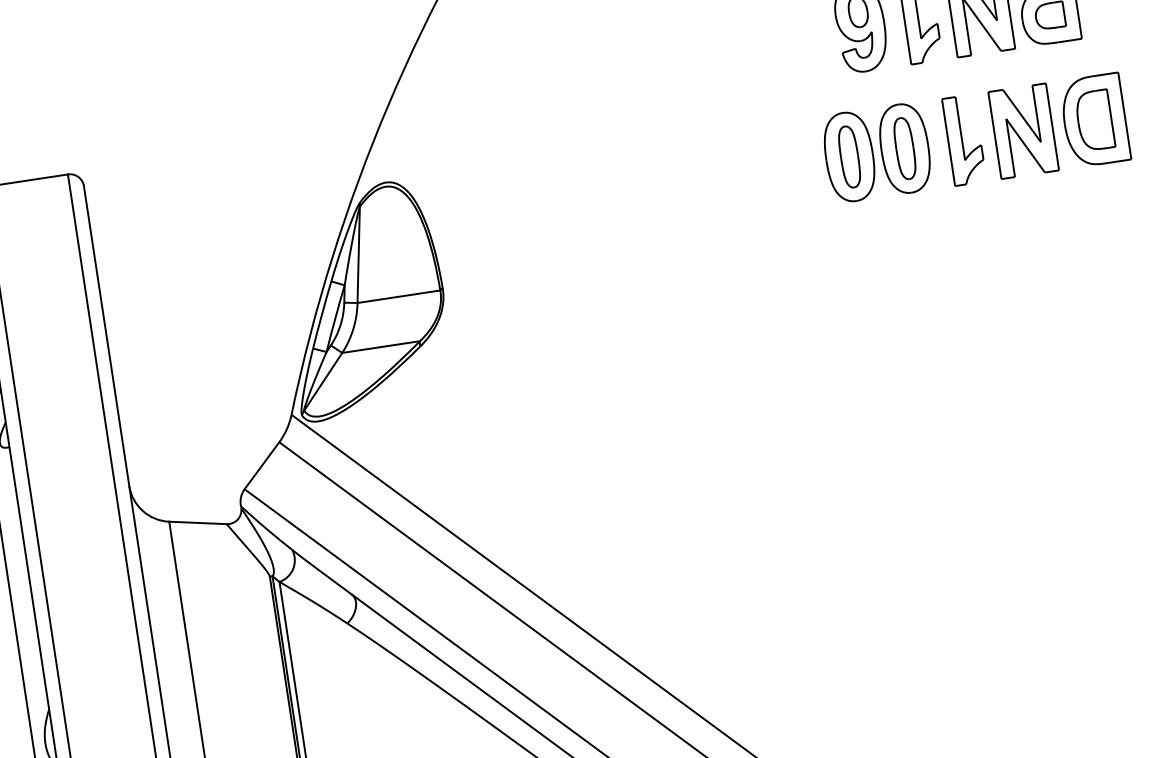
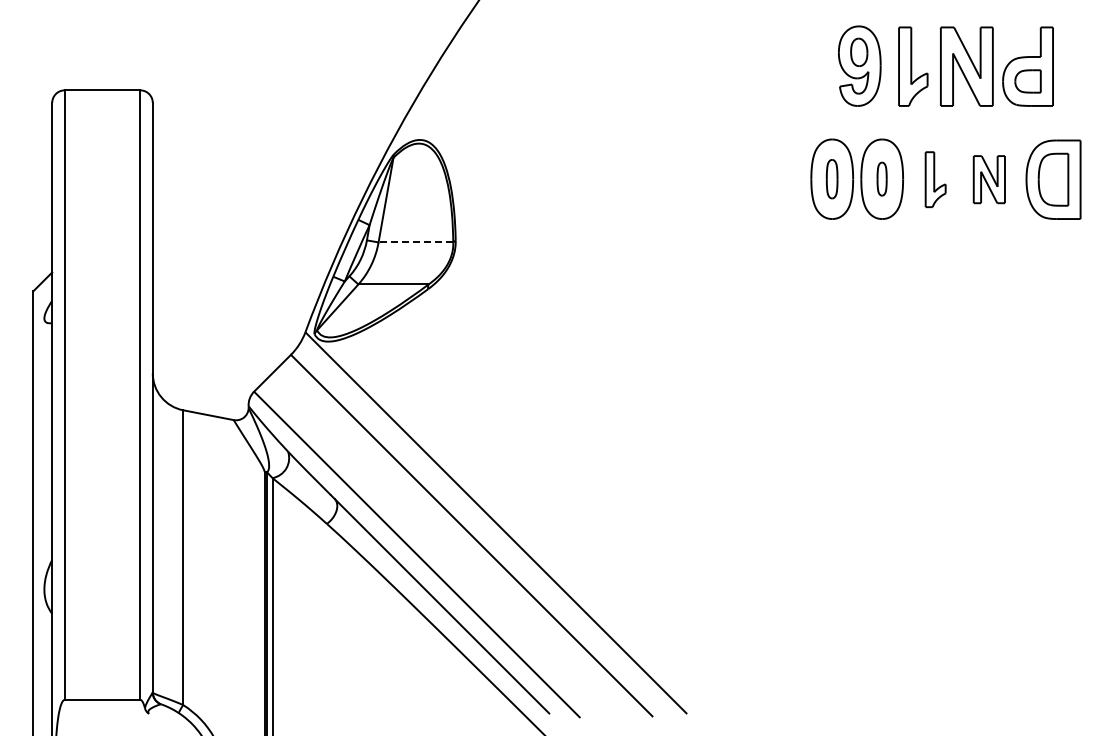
part: (1023, 130) -> (989, 179), size x0.6
part: (964, 139) -> (935, 179), size x0.7
part: (904, 147) -> (881, 178), size x0.6
part: (848, 156) -> (831, 178), size x0.7
line: (398, 296) -> (415, 242), solid -> dashed

